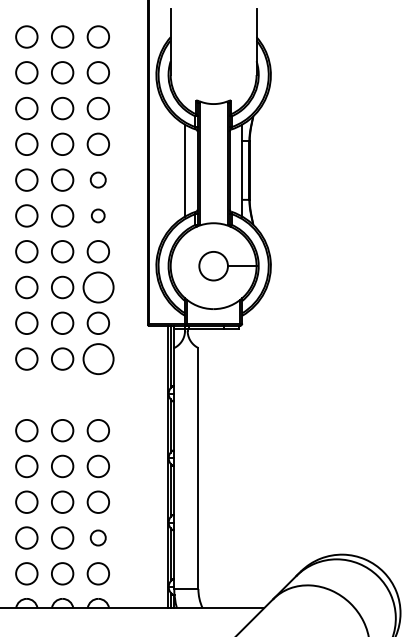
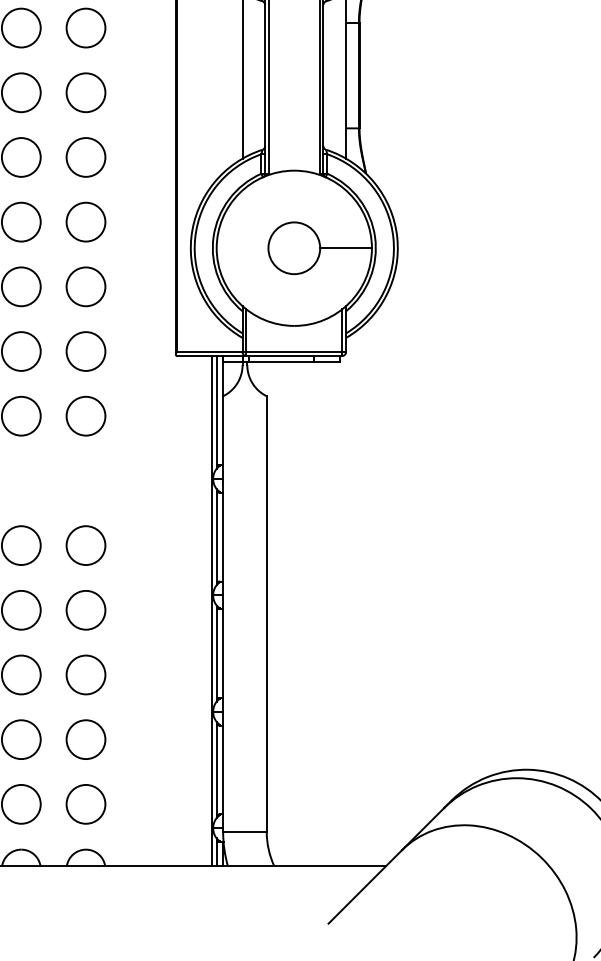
circle: (97, 179) -> (84, 91), size x1.43
circle: (97, 215) -> (84, 156), size x1.67
circle: (97, 287) -> (84, 286), size x0.71
circle: (97, 358) -> (84, 415), size x0.71
circle: (97, 537) -> (84, 738), size x1.43

